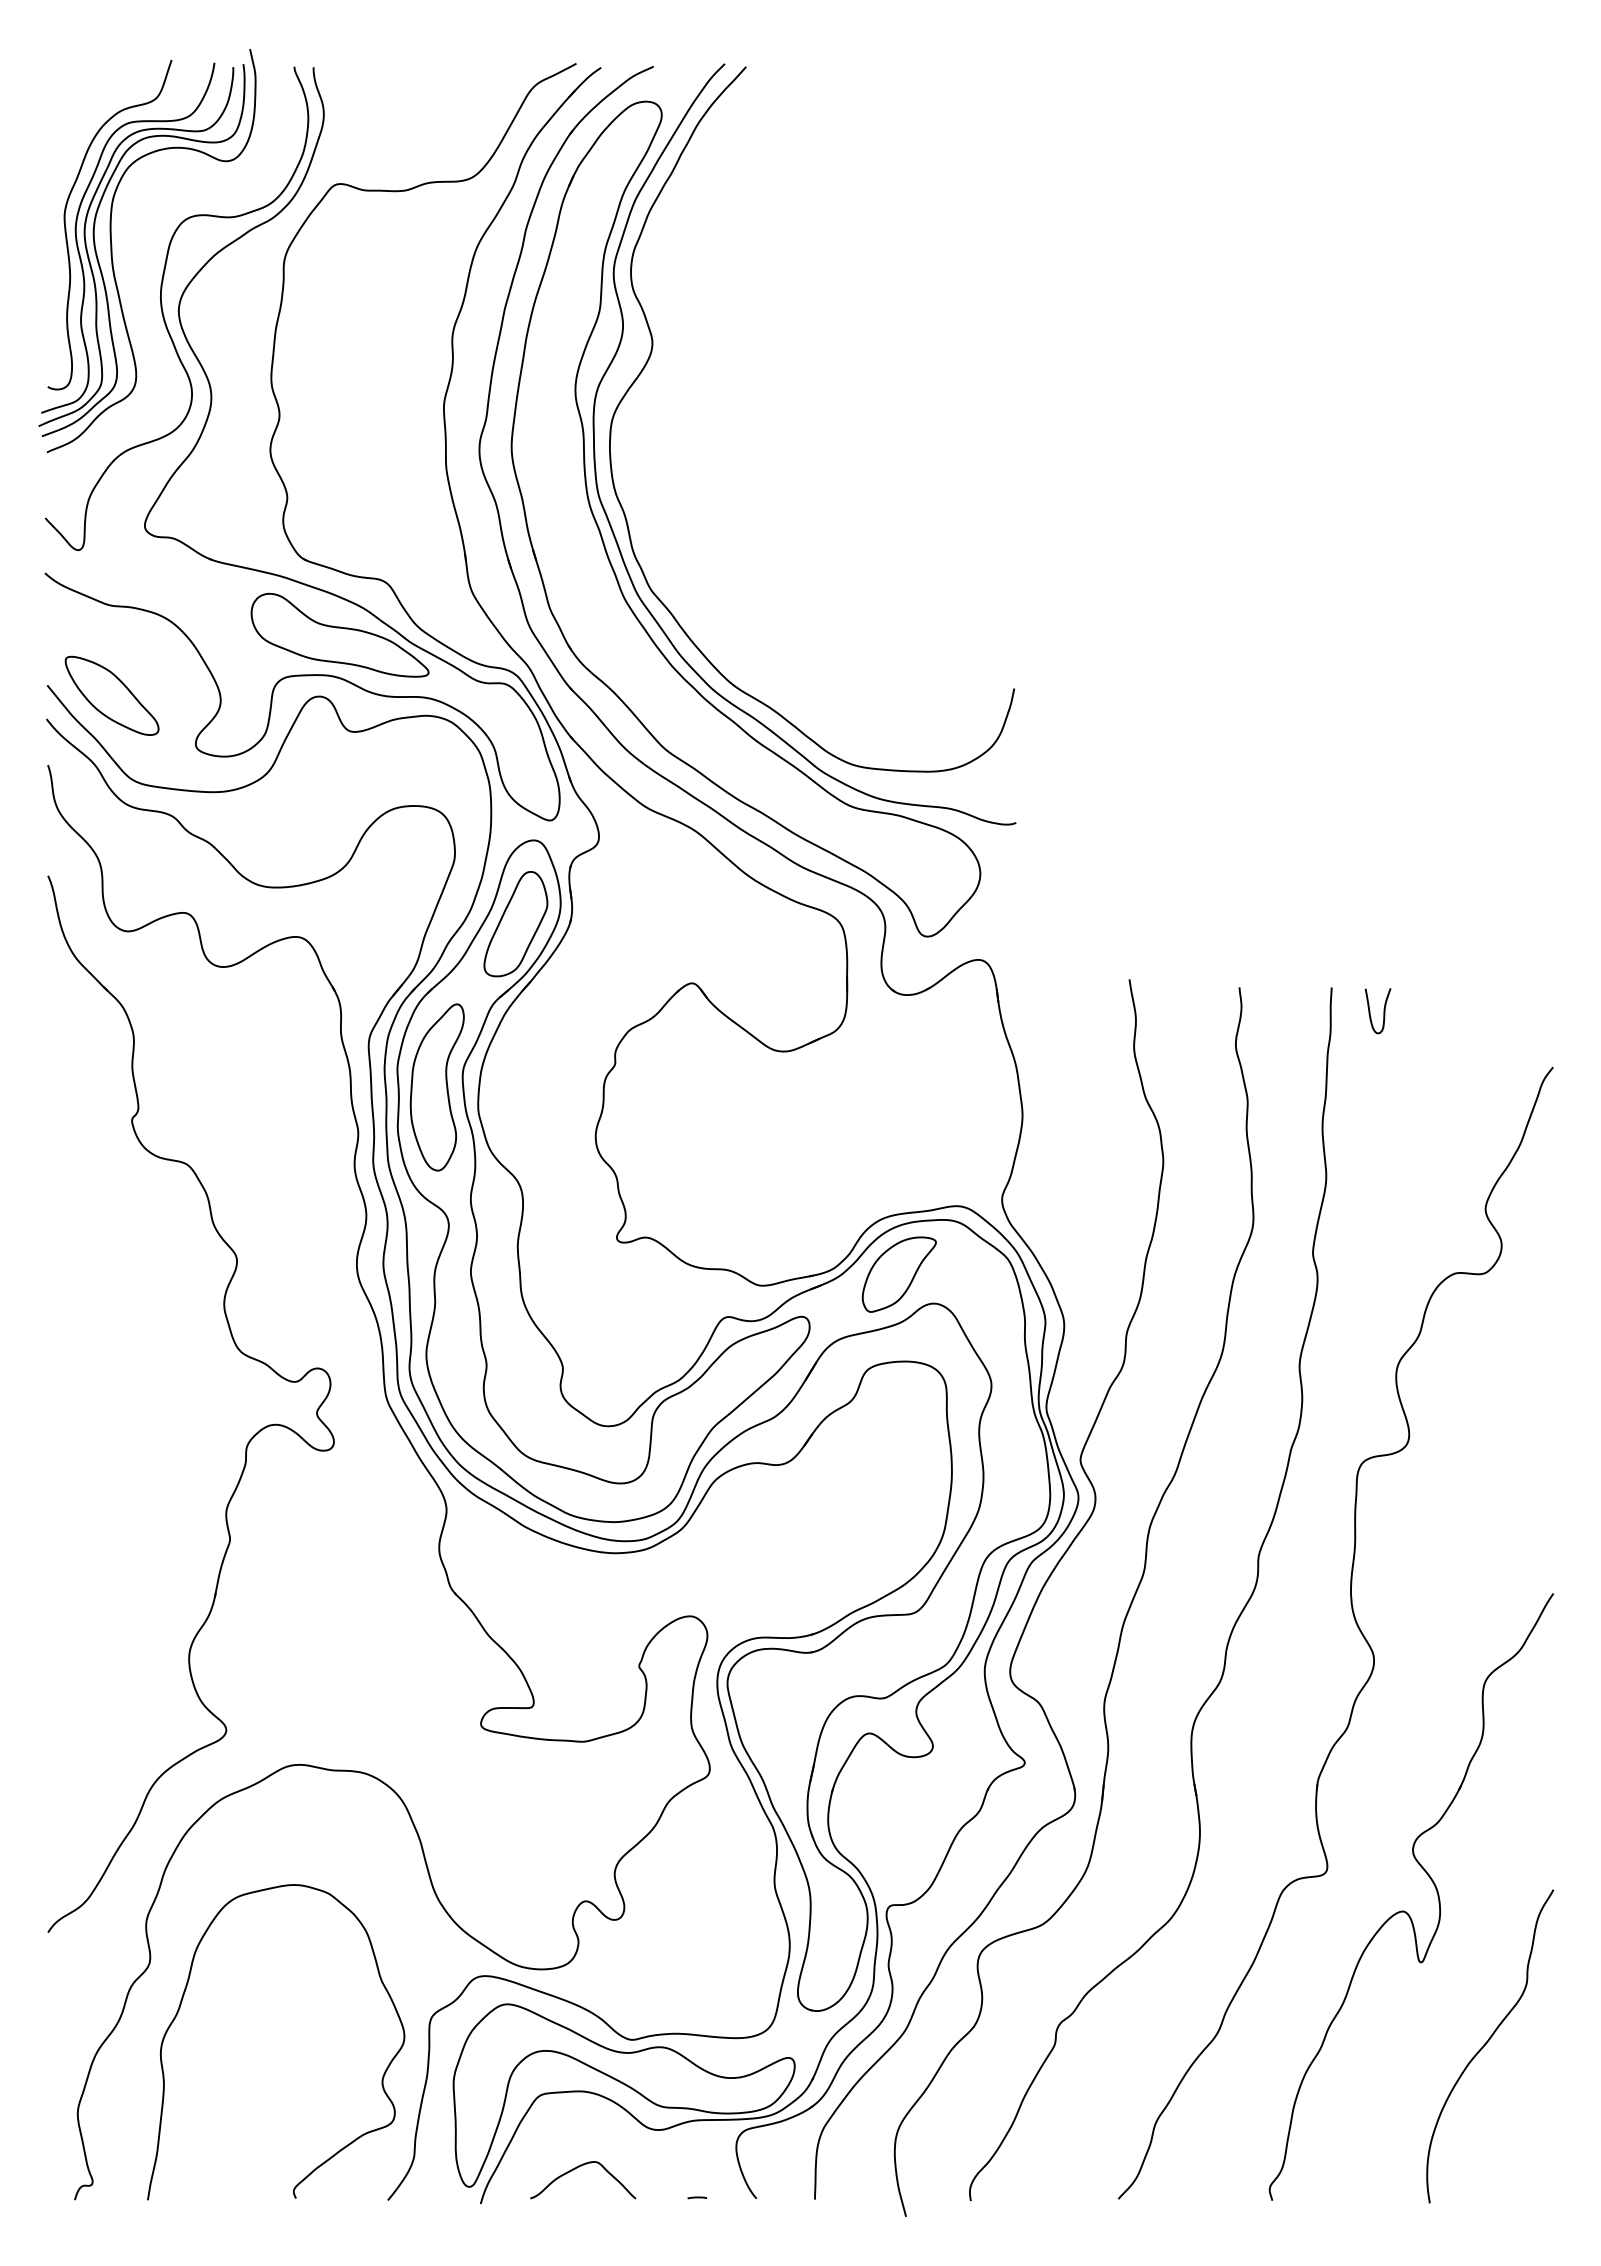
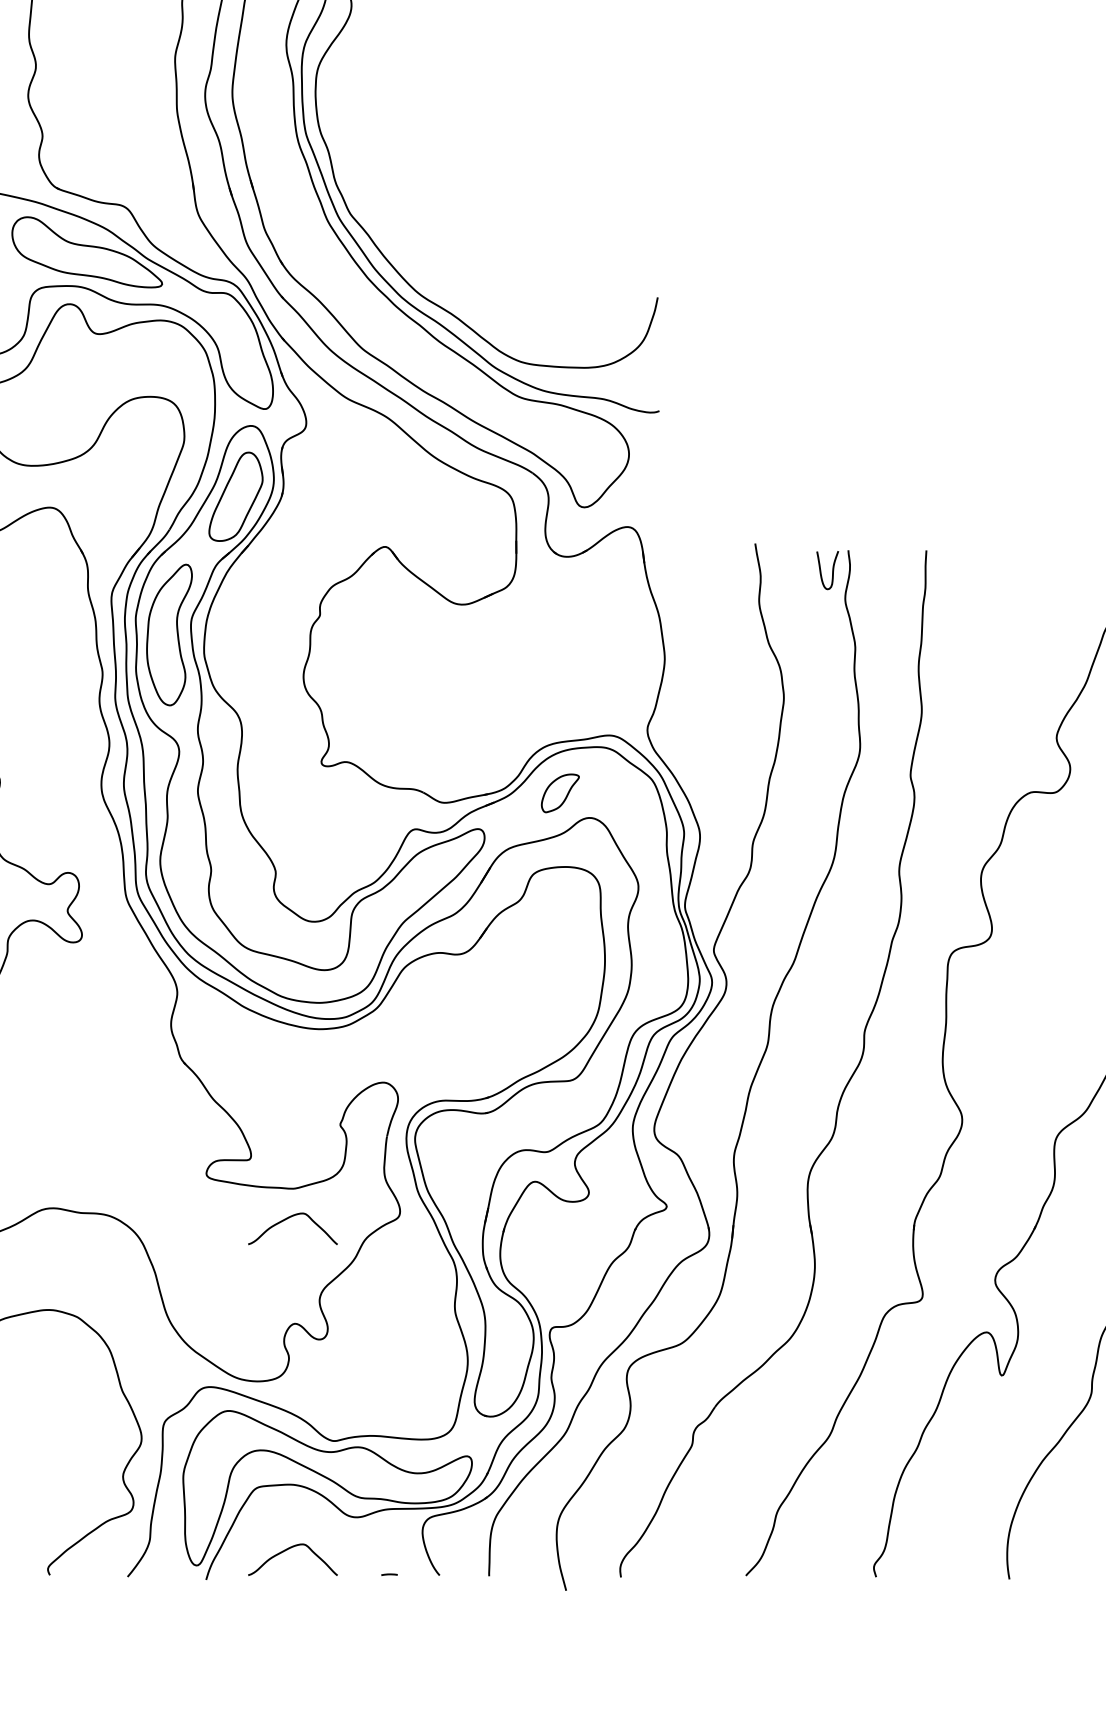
curve: (1383, 1011) -> (832, 570), moved
part: (898, 1274) -> (559, 793), size x0.6
curve: (577, 1777) -> (288, 1219), added

